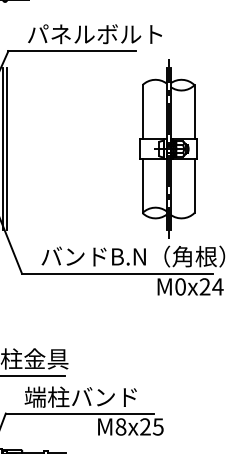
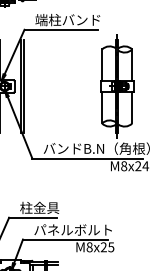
text: (94, 33) -> (74, 19), パネルボルト -> 端柱バンド
text: (181, 287) -> (124, 166), M0x24 -> M8x24
text: (91, 397) -> (72, 230), 端柱バンド -> パネルボルト

